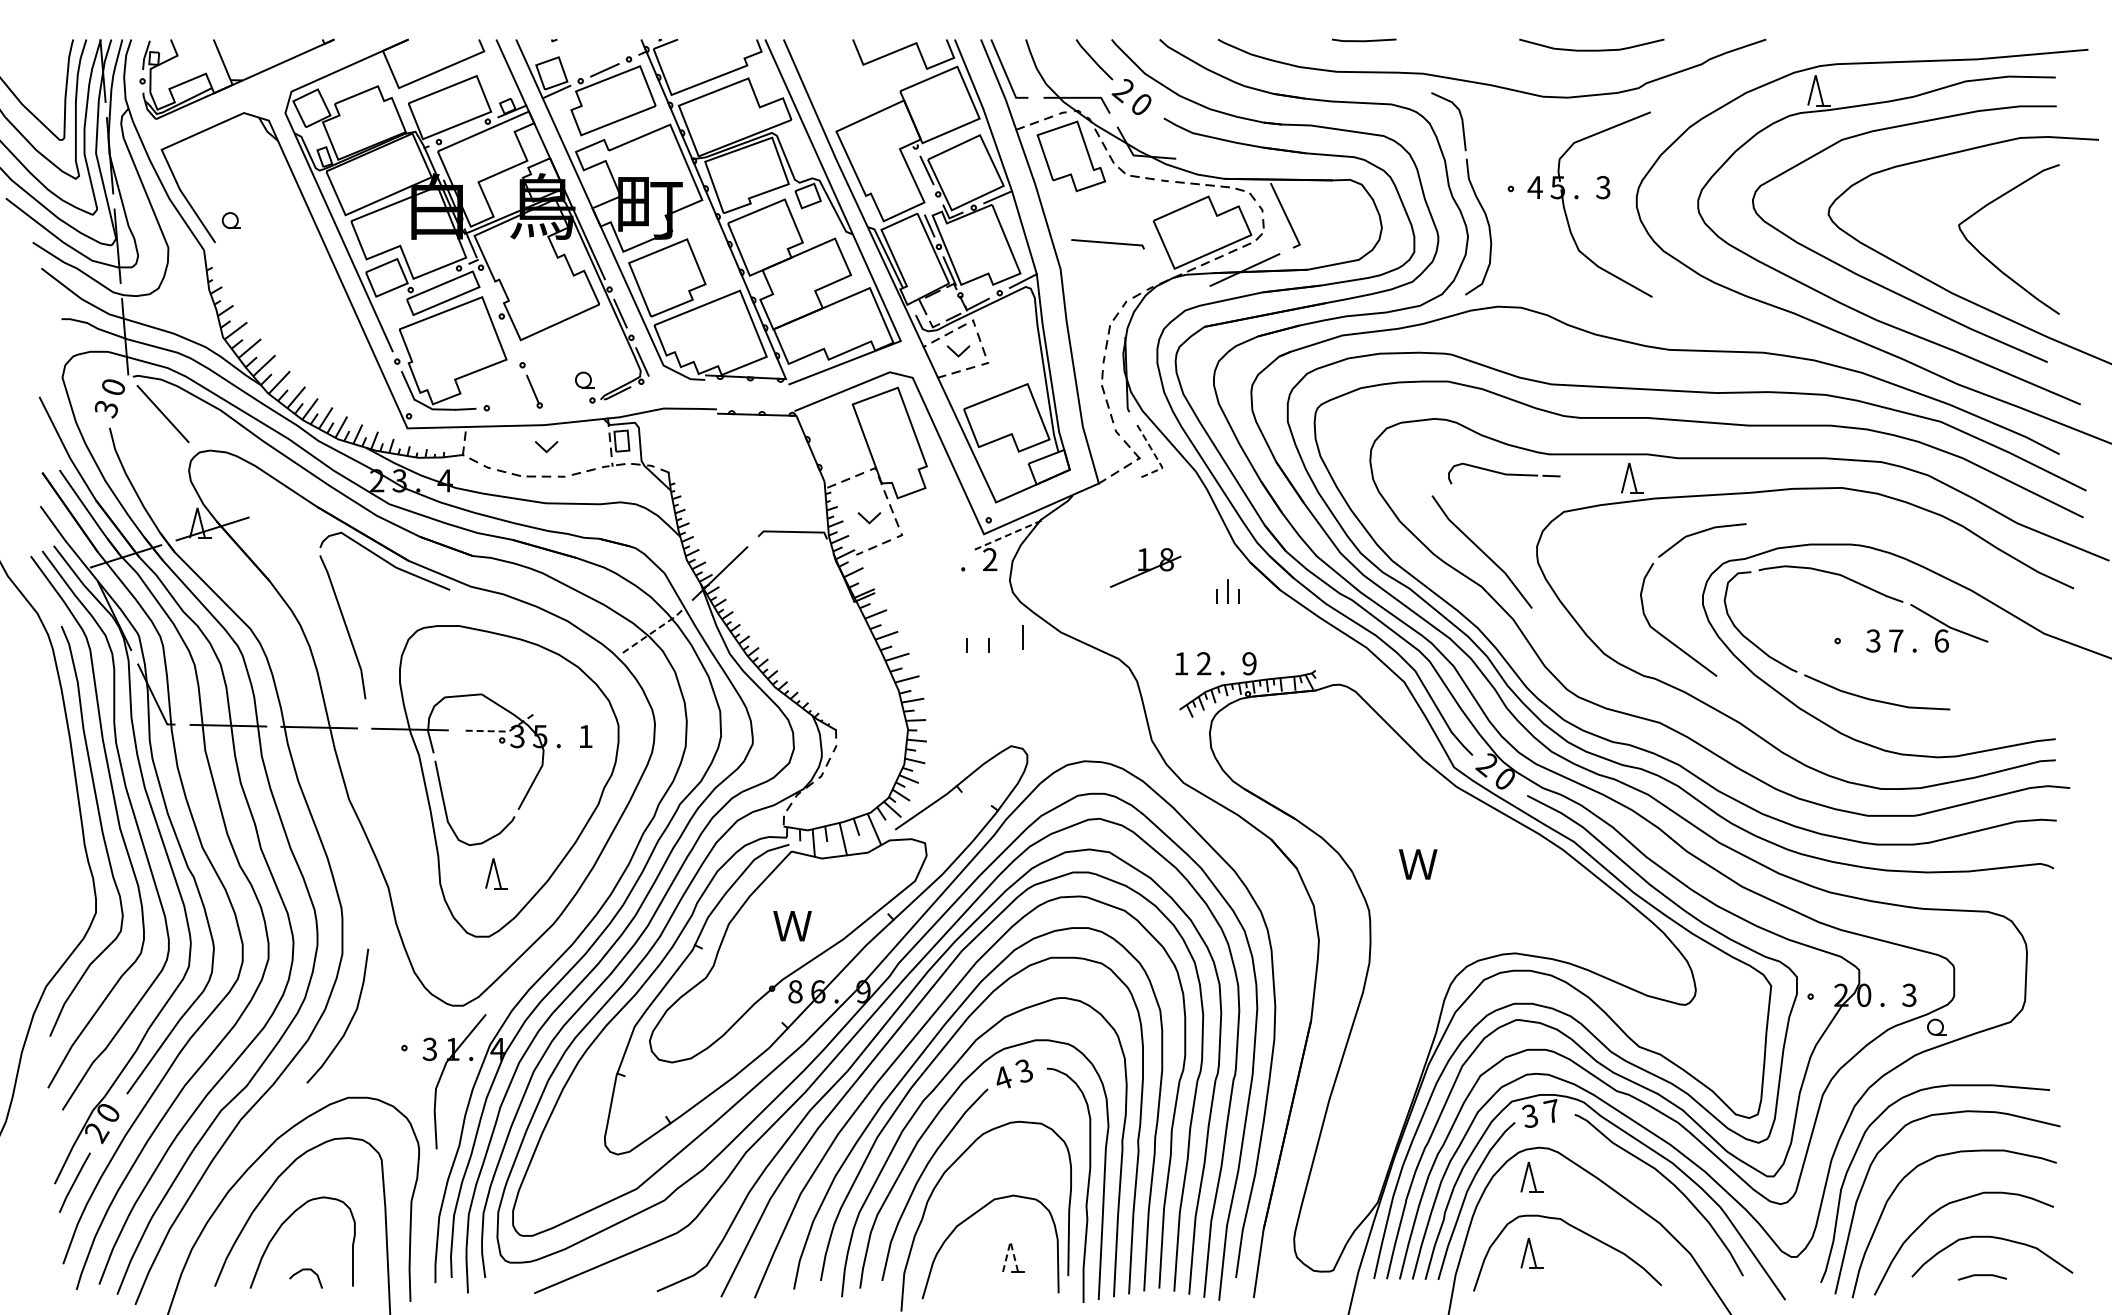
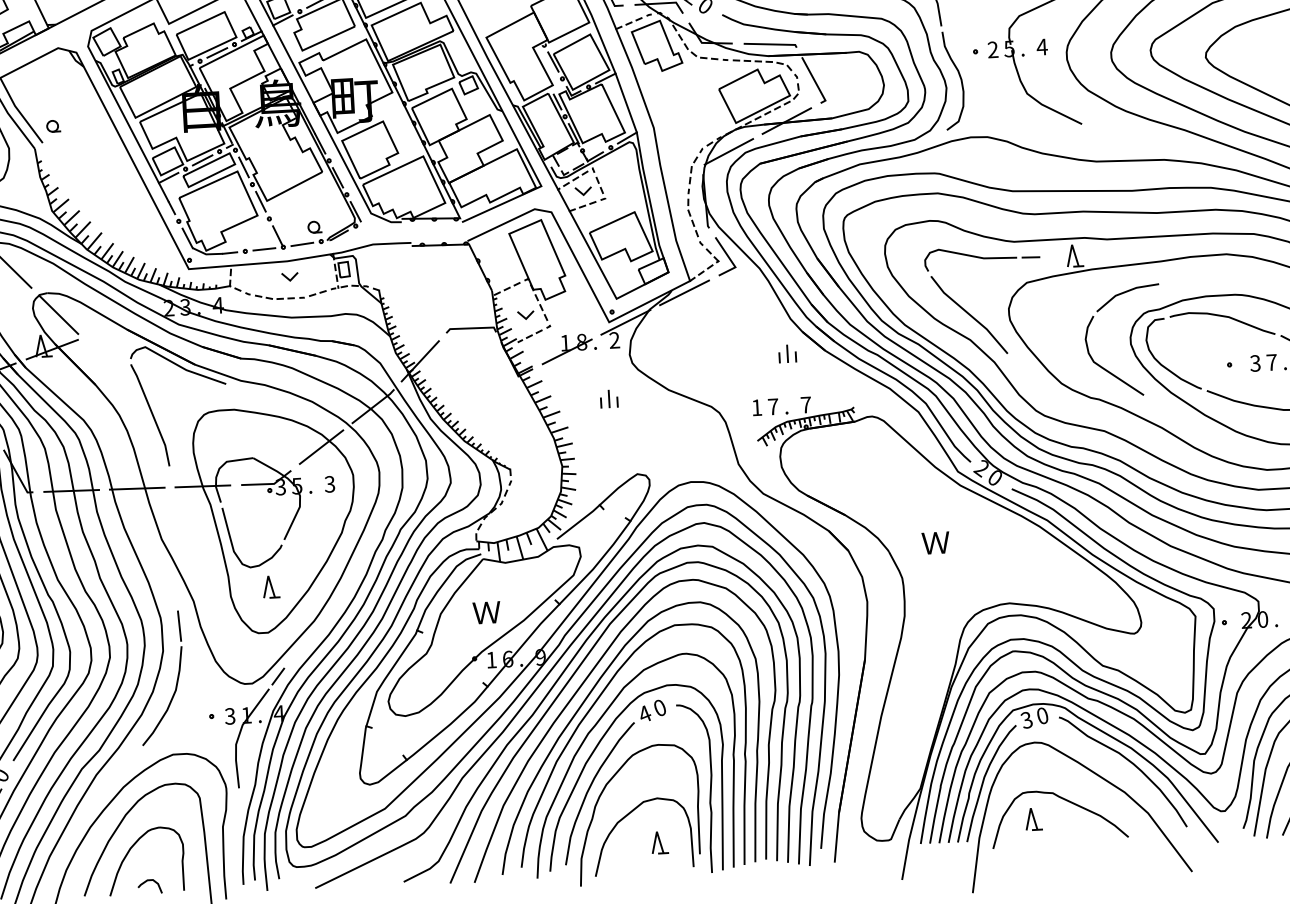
line: (463, 131) -> (217, 52), added
text: (1534, 186) -> (992, 49), 4 -> 2
text: (1603, 187) -> (1042, 47), 3 -> 4
line: (1107, 243) -> (769, 44), moved
line: (434, 279) -> (202, 160), added
line: (491, 292) -> (244, 167), added
line: (386, 300) -> (168, 177), added
line: (1162, 307) -> (728, 151), added
line: (512, 340) -> (261, 201), added
line: (566, 402) -> (302, 244), added
line: (513, 406) -> (264, 249), added
line: (1157, 458) -> (731, 260), dashed -> solid
part: (1504, 473) -> (982, 257), size x1.43
line: (223, 481) -> (58, 314), added
line: (1090, 499) -> (684, 292), added
line: (1007, 535) -> (626, 322), dashed -> solid
part: (1145, 567) -> (566, 348), moved
line: (652, 632) -> (373, 406), dashed -> solid
line: (1022, 637) -> (608, 399), moved
text: (1204, 663) -> (773, 406), 2 -> 7
text: (1249, 663) -> (806, 404), 9 -> 7
line: (576, 684) -> (321, 447), added
line: (500, 731) -> (268, 484), dashed -> solid
text: (585, 736) -> (329, 484), 1 -> 3
line: (367, 920) -> (179, 625), added
text: (795, 991) -> (491, 659), 8 -> 1
line: (499, 997) -> (278, 676), added
text: (1023, 1071) -> (659, 708), 3 -> 0
text: (1551, 1110) -> (1042, 715), 7 -> 0
part: (1531, 1177) -> (1030, 764), removed
line: (1010, 1241) -> (656, 831), dashed -> solid

